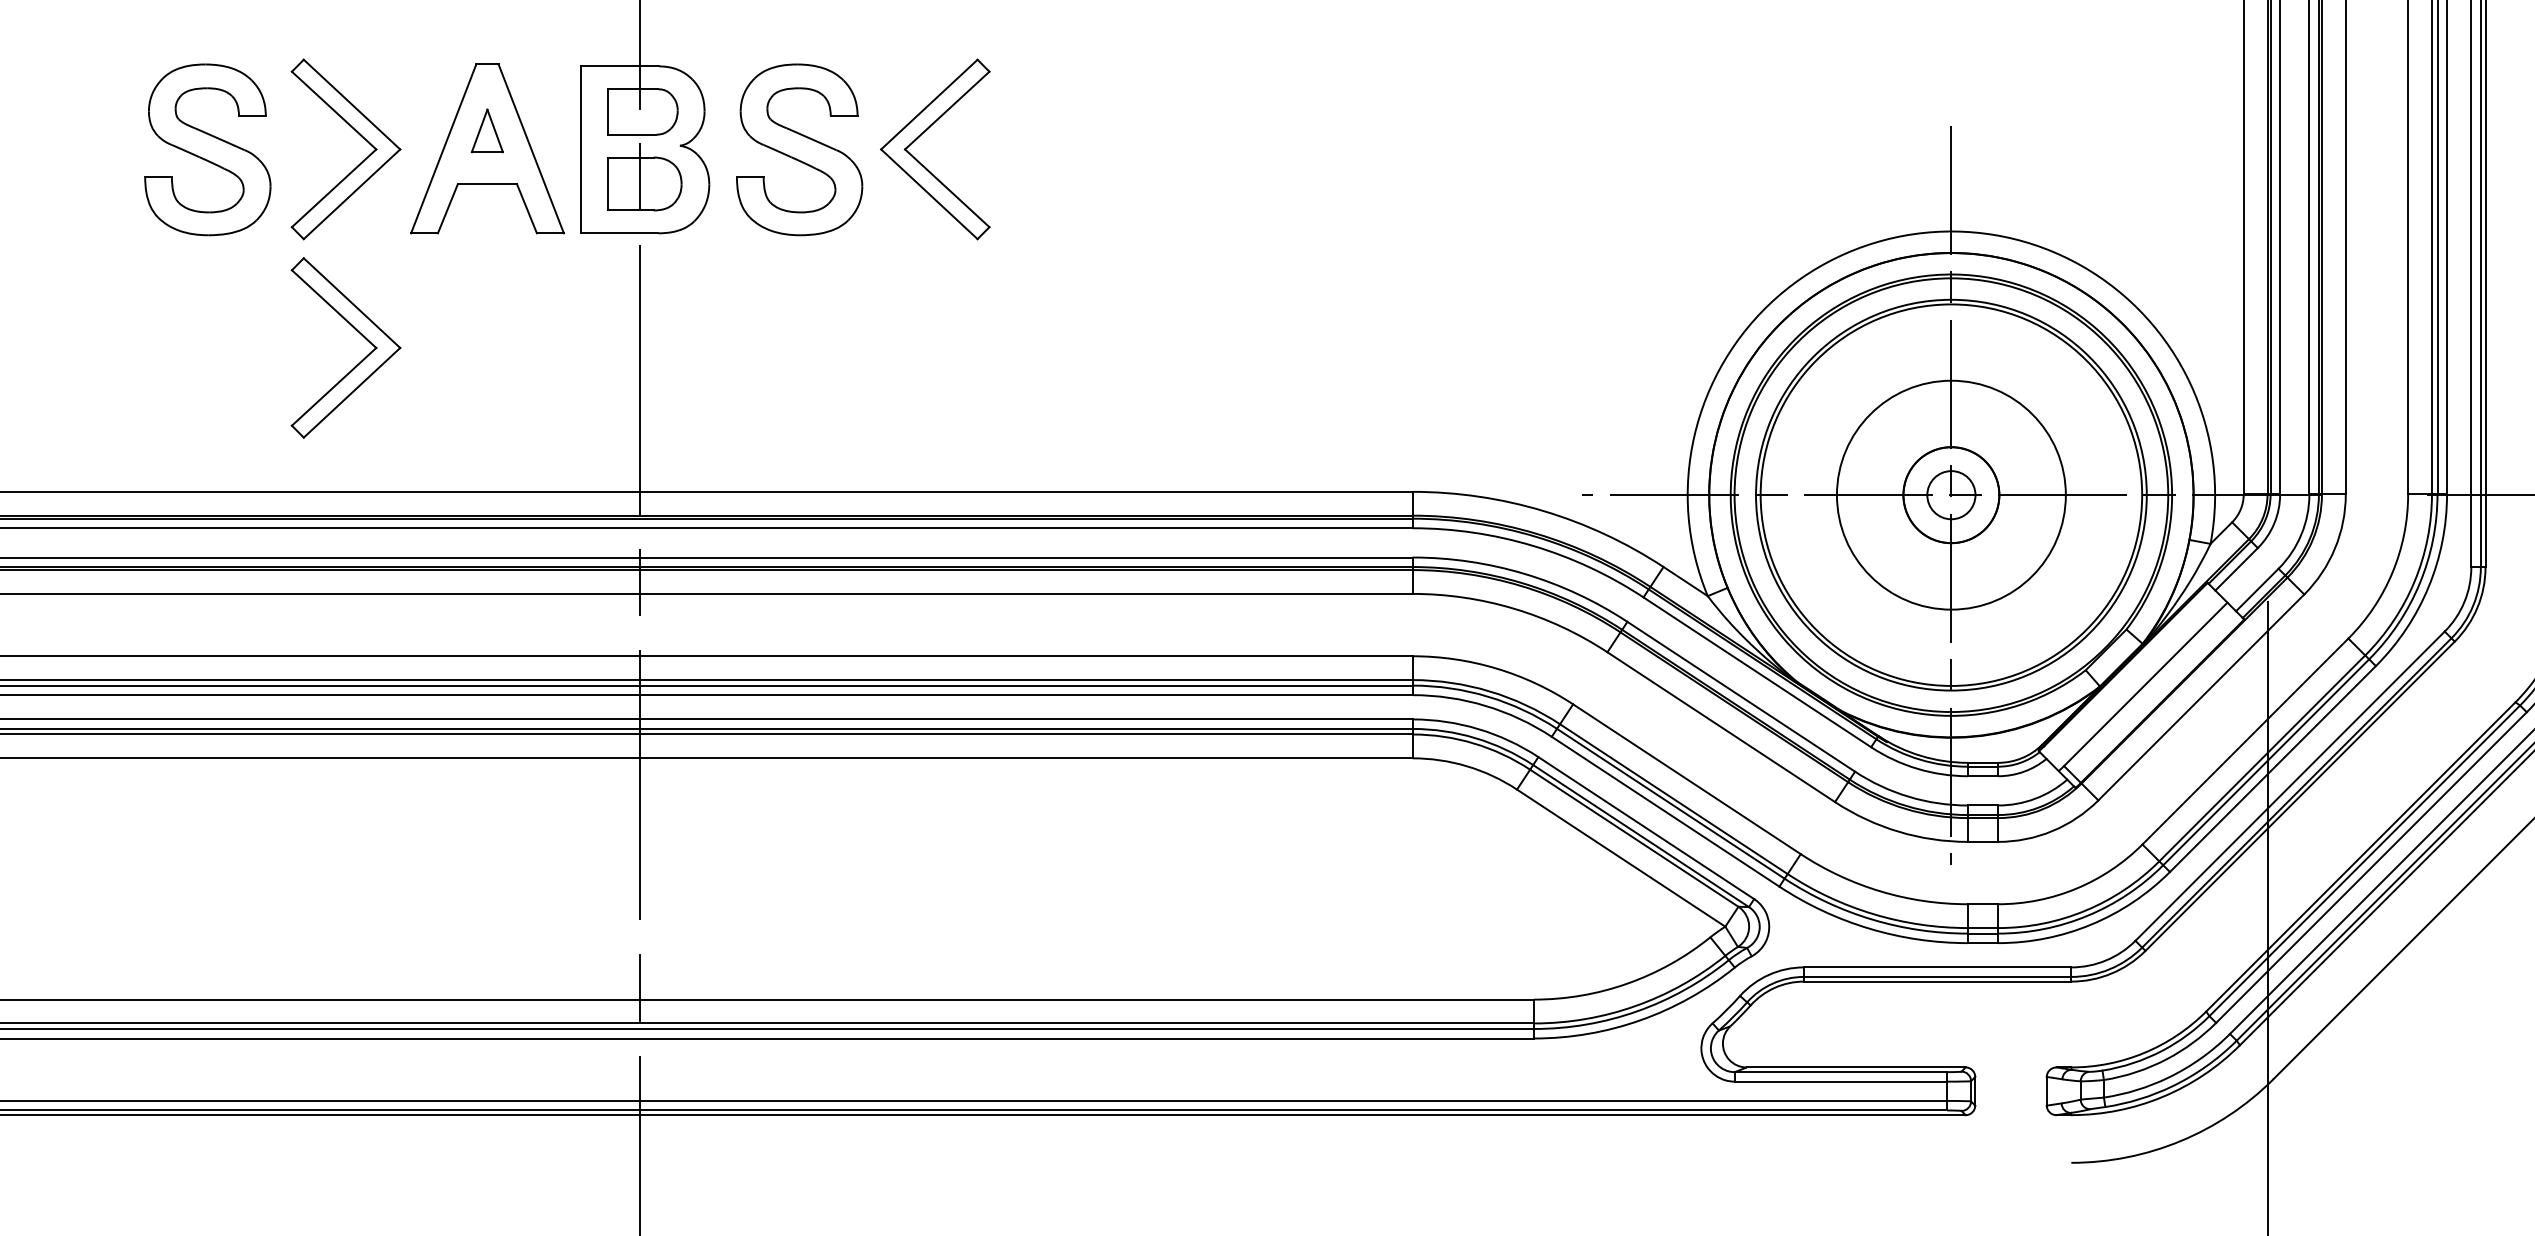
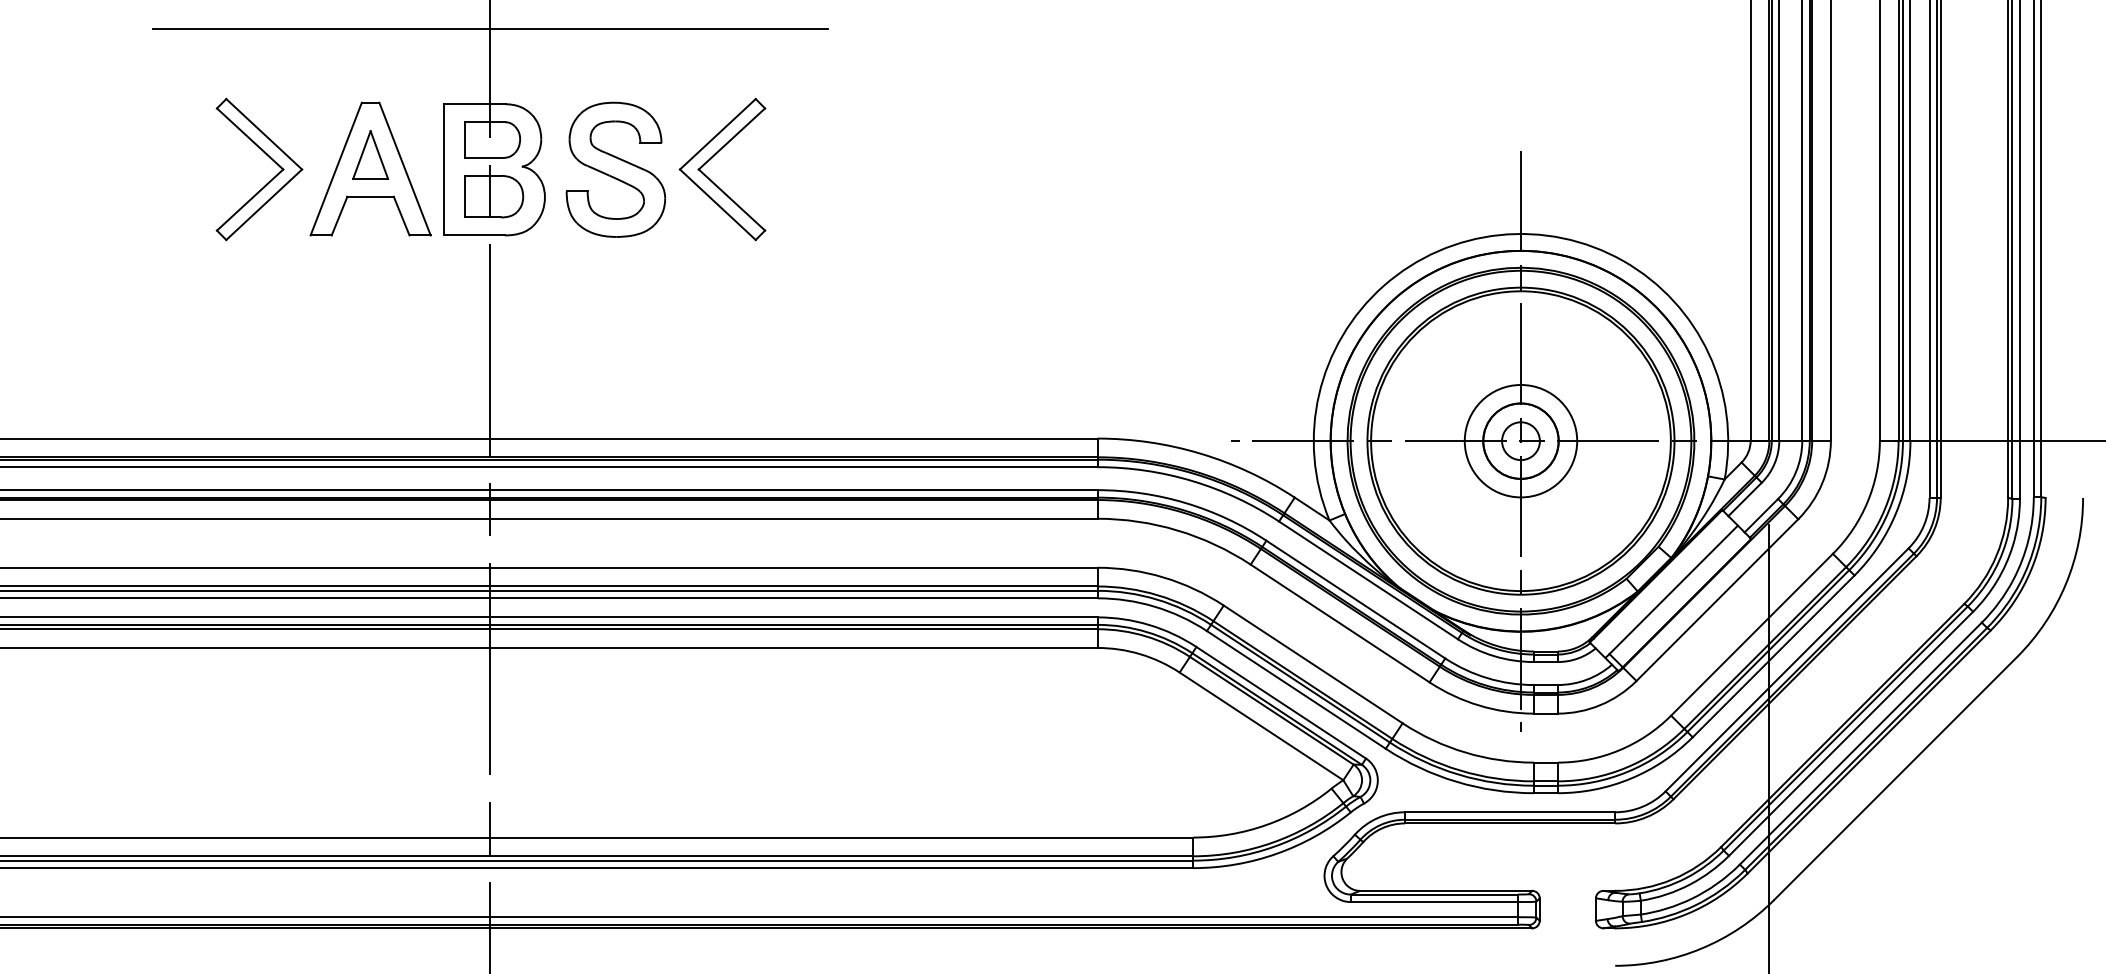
part: (487, 130) -> (370, 154), size x1.43
part: (207, 149) -> (150, 169), removed
part: (358, 333) -> (269, 314), removed
circle: (1950, 494) -> (1520, 440), size x0.62

